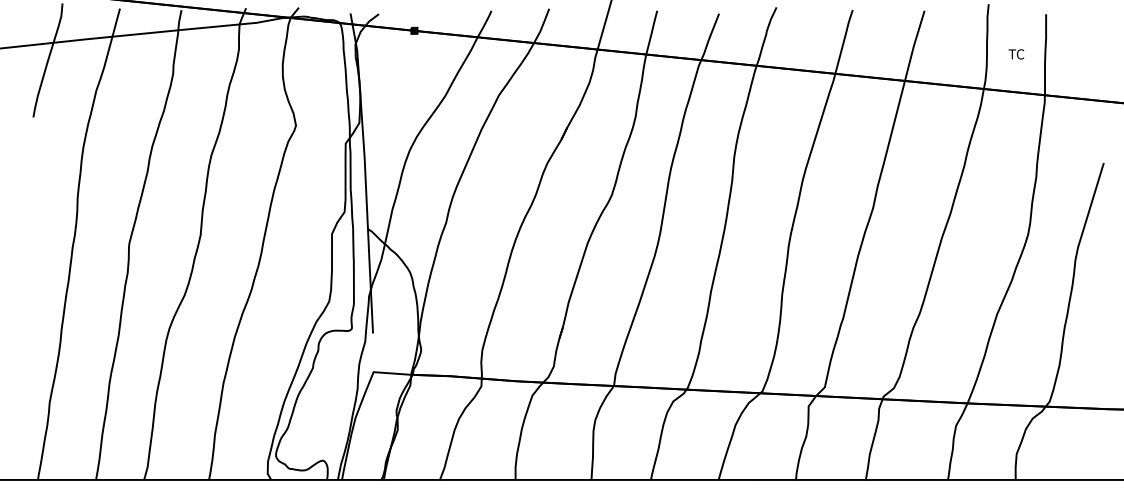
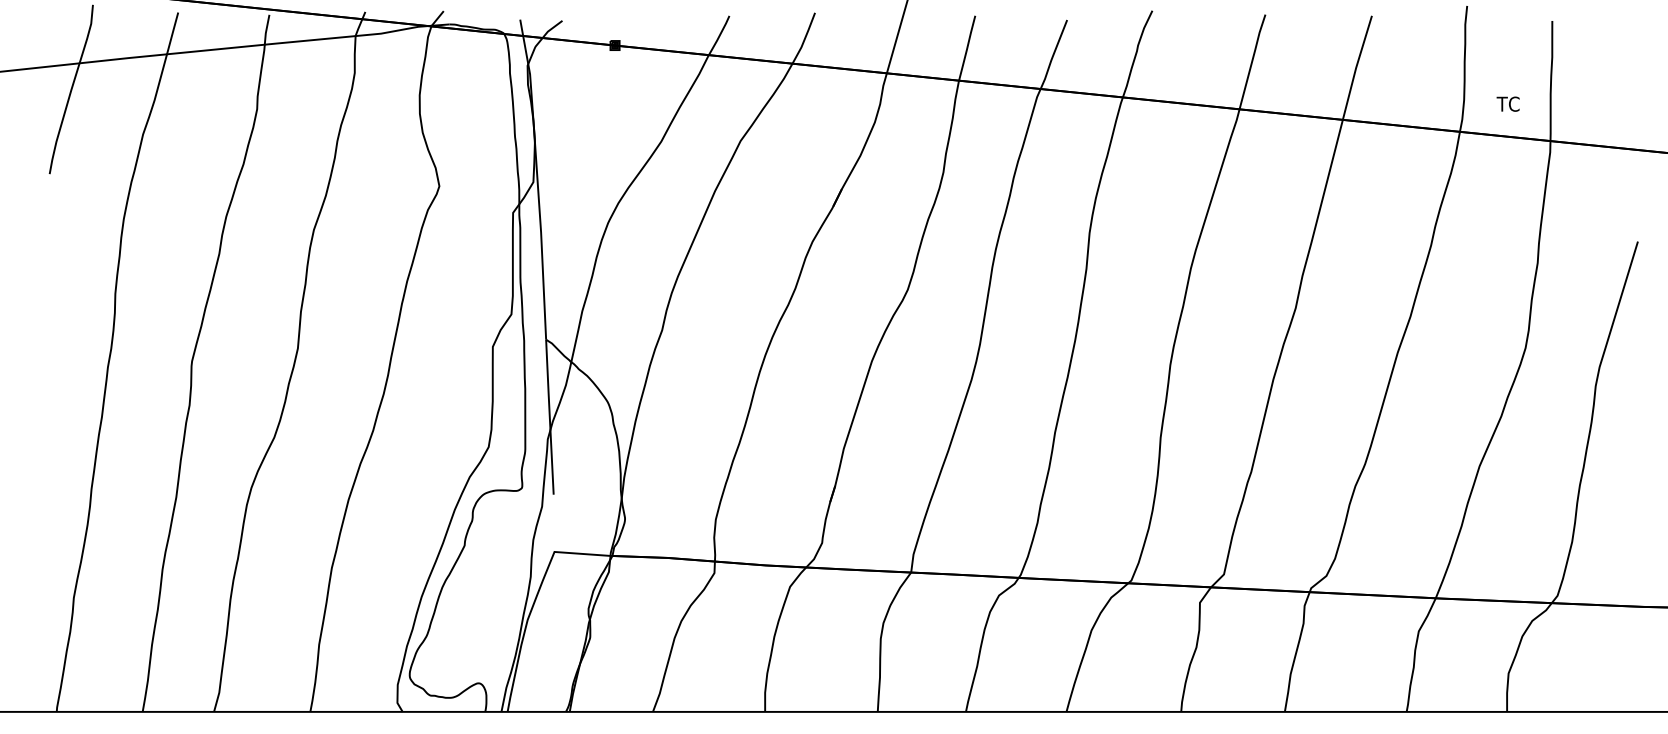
text: (1015, 54) -> (1506, 104), moved

